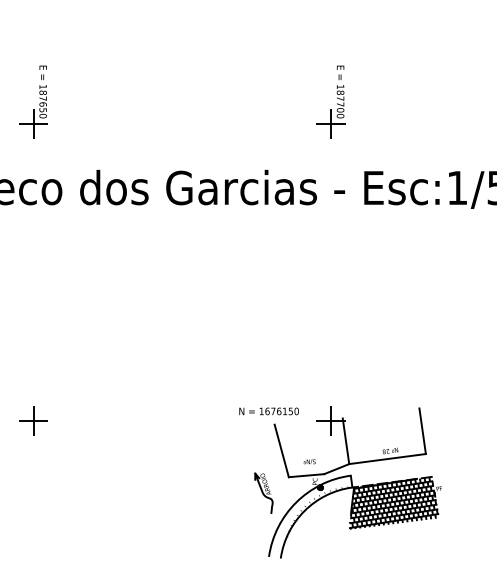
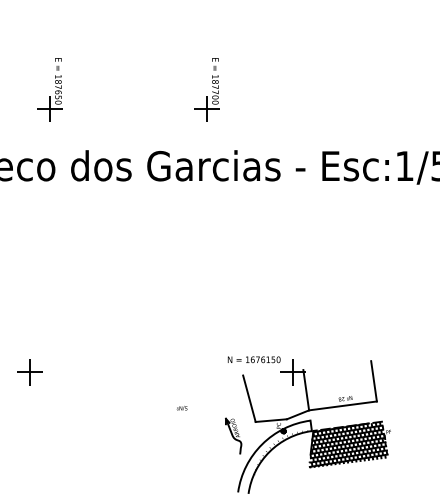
part: (39, 103) -> (55, 91), moved
part: (337, 103) -> (212, 91), moved
text: (268, 411) -> (253, 359), moved
text: (308, 461) -> (181, 408), moved

